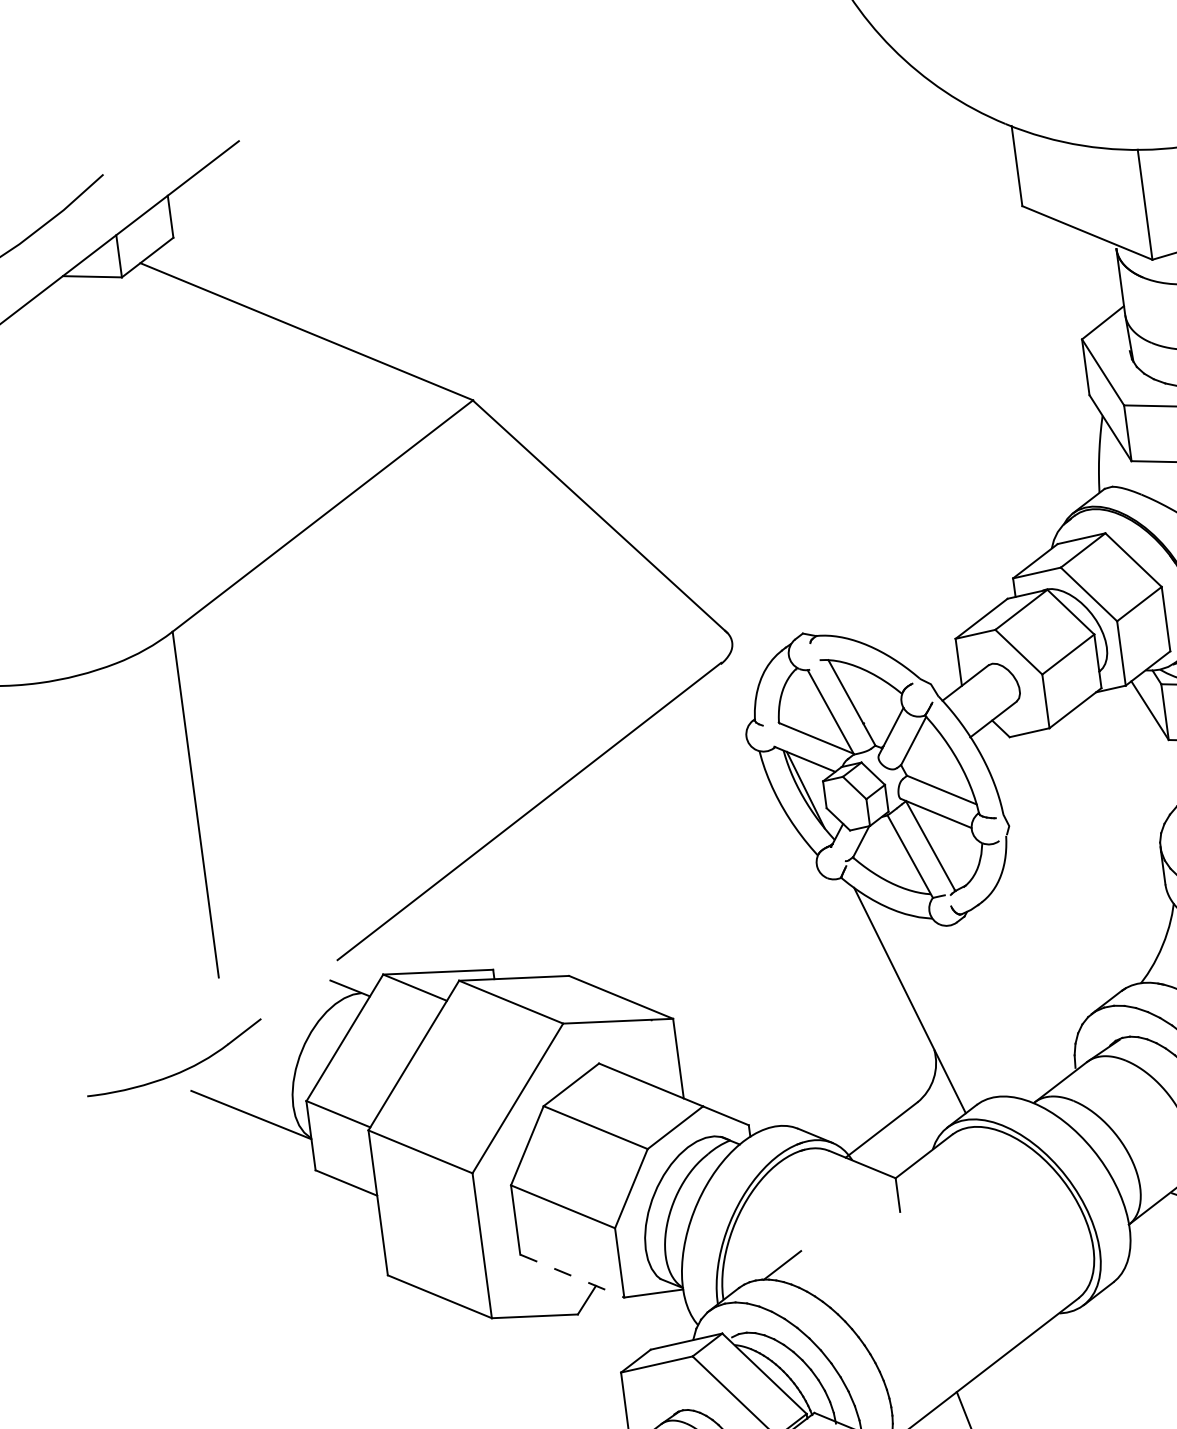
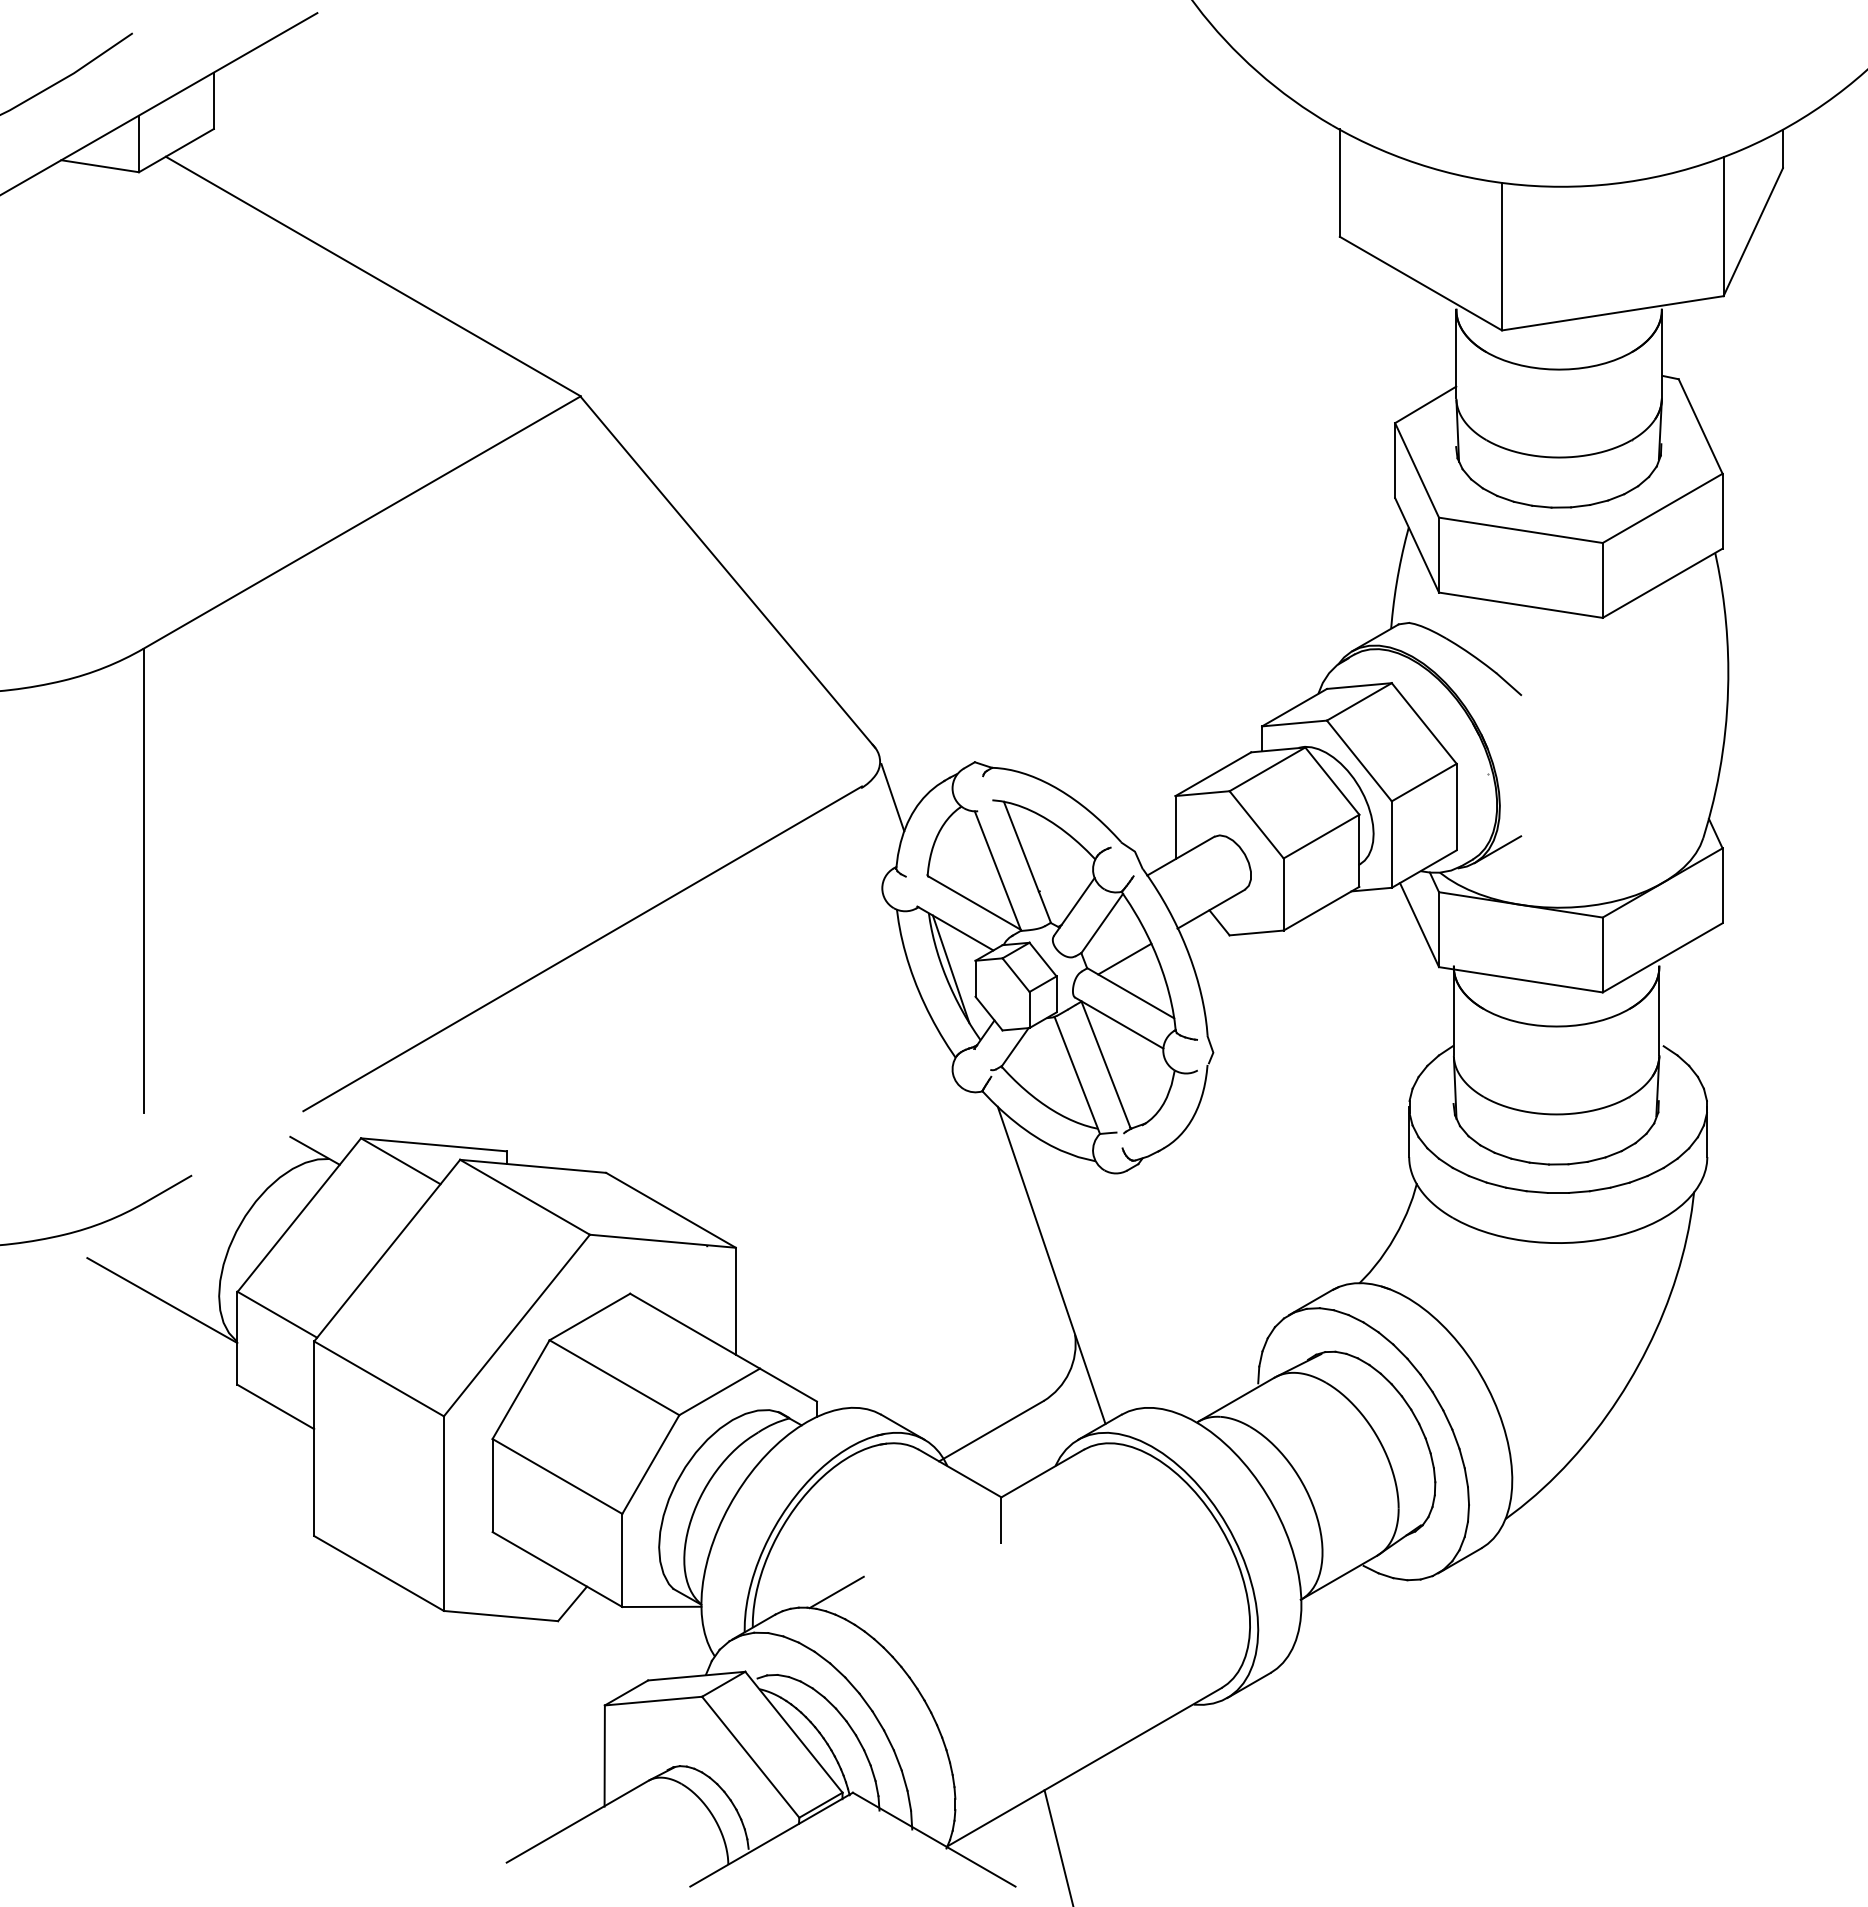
line: (745, 668) -> (892, 797), added
line: (933, 764) -> (1124, 958), added
line: (572, 1276) -> (557, 1569), dashed -> solid

